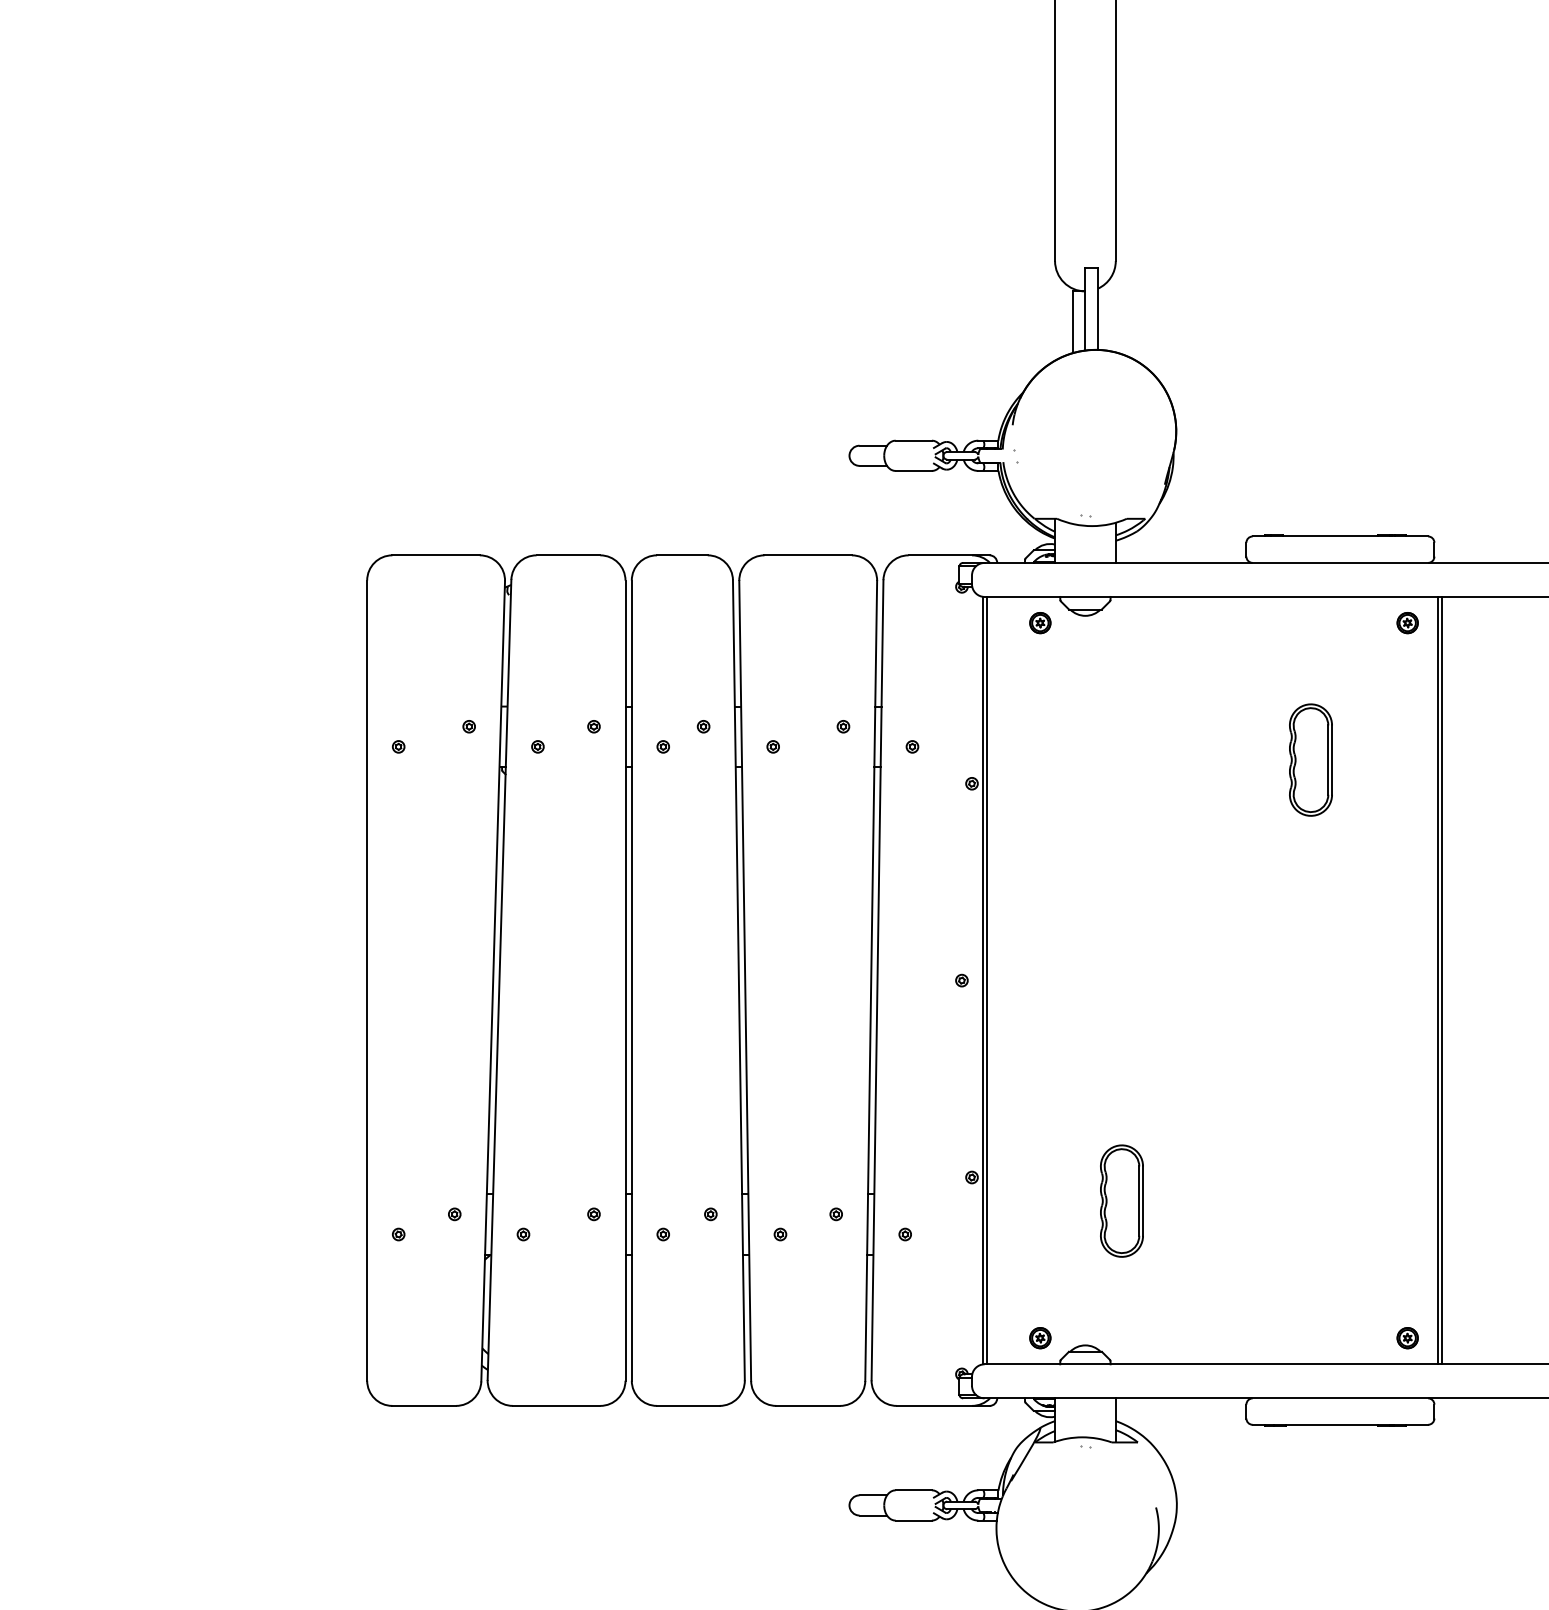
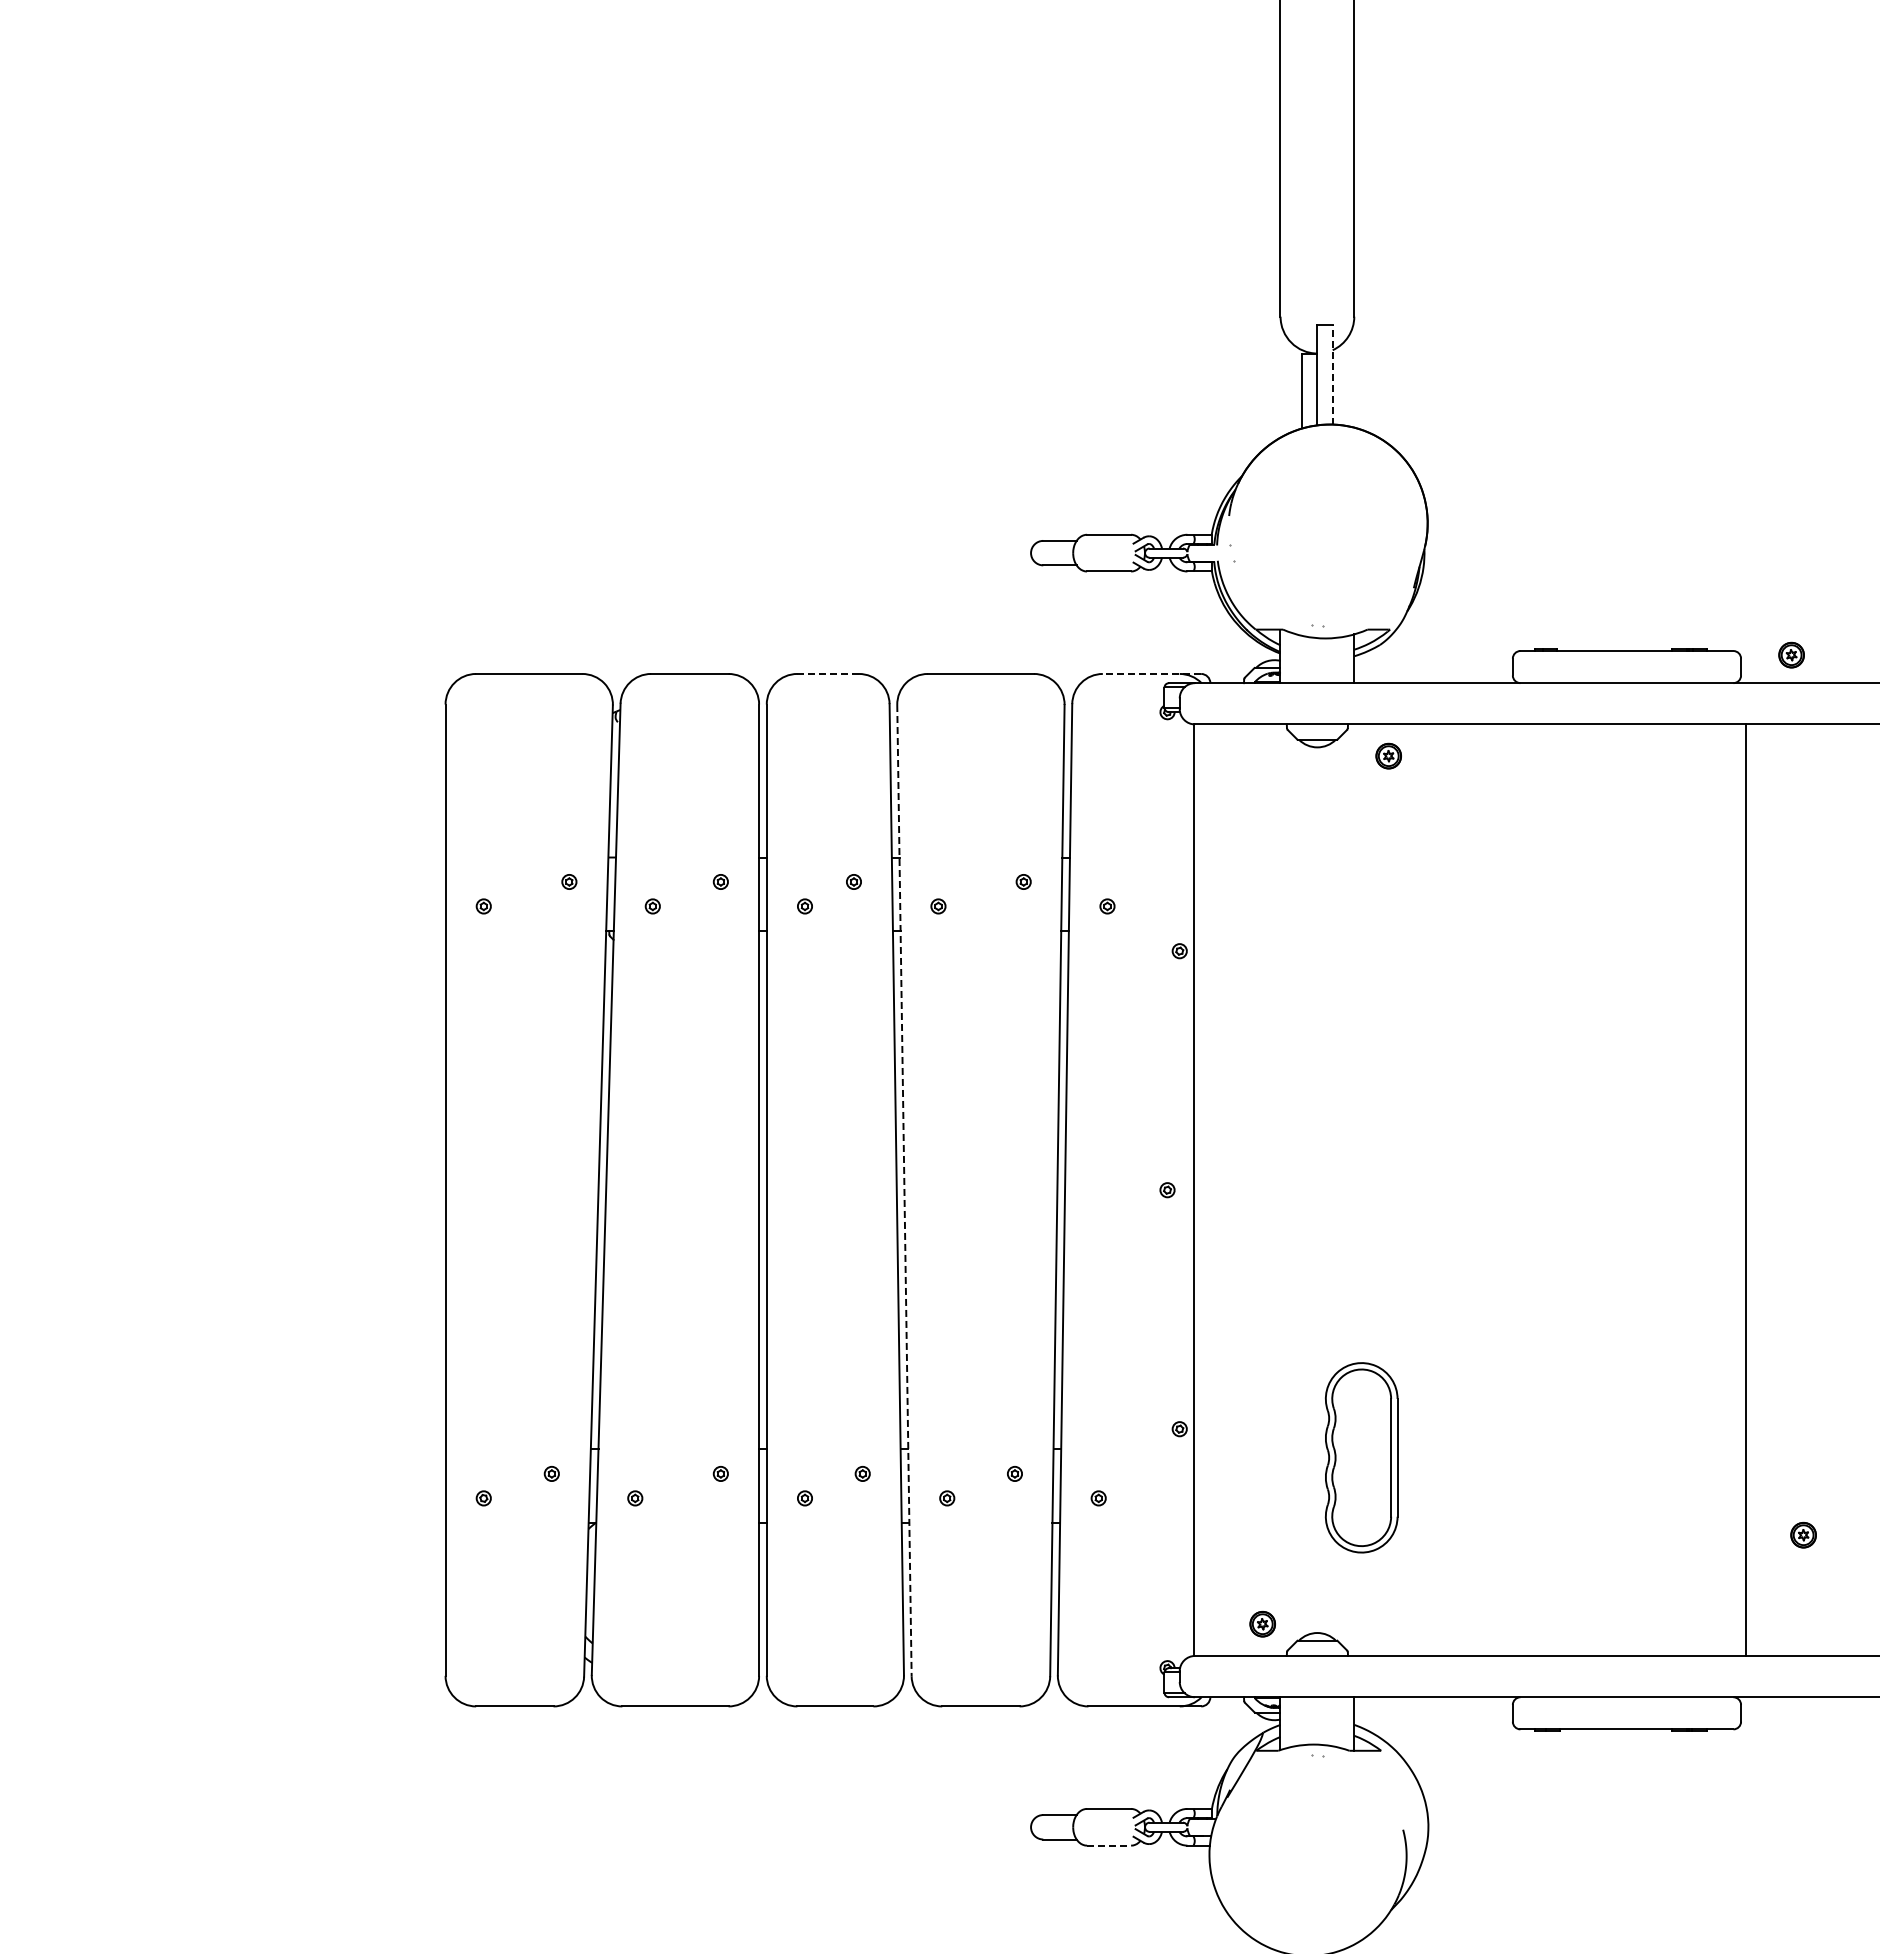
line: (1097, 308) -> (1332, 374), solid -> dashed
line: (682, 554) -> (828, 673), solid -> dashed
line: (948, 554) -> (1151, 673), solid -> dashed
part: (1040, 622) -> (1388, 755), moved
part: (1407, 622) -> (1791, 654), moved
part: (1310, 760) -> (1590, 922), removed
line: (745, 980) -> (904, 1190), solid -> dashed
line: (987, 980) -> (1198, 1189), removed
line: (1442, 980) -> (1750, 1189), removed
part: (1121, 1200) -> (1361, 1457), size x1.4
part: (1407, 1338) -> (1803, 1535), moved
line: (914, 1520) -> (1109, 1845), solid -> dashed

